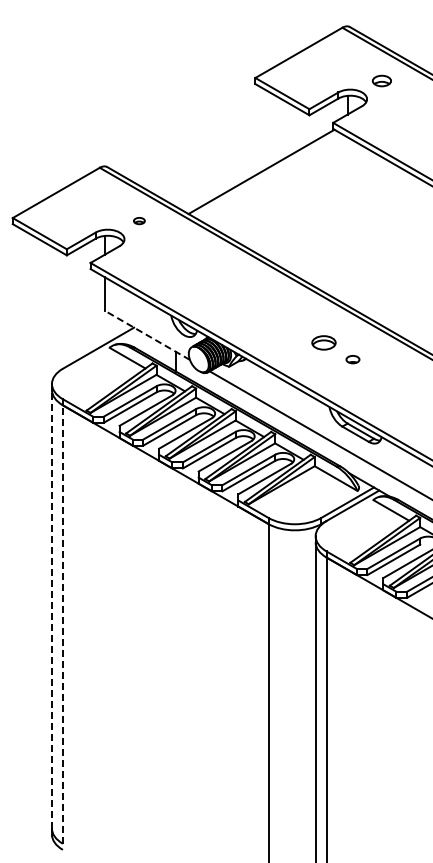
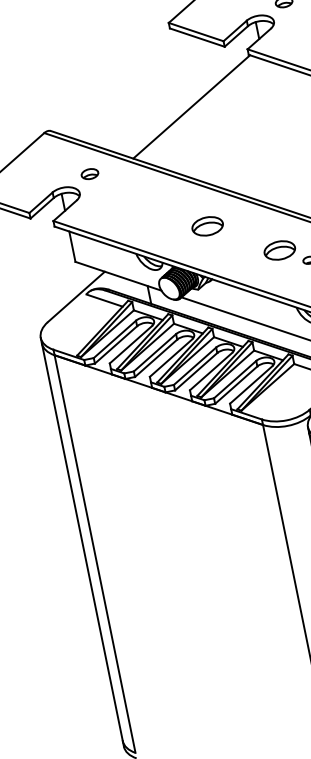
part: (139, 220) -> (89, 173), size x1.67
part: (252, 301) -> (207, 226), added
line: (147, 335) -> (118, 276), dashed -> solid
part: (323, 342) -> (279, 250), size x1.43
line: (51, 608) -> (81, 541), dashed -> solid
line: (62, 624) -> (94, 554), dashed -> solid

